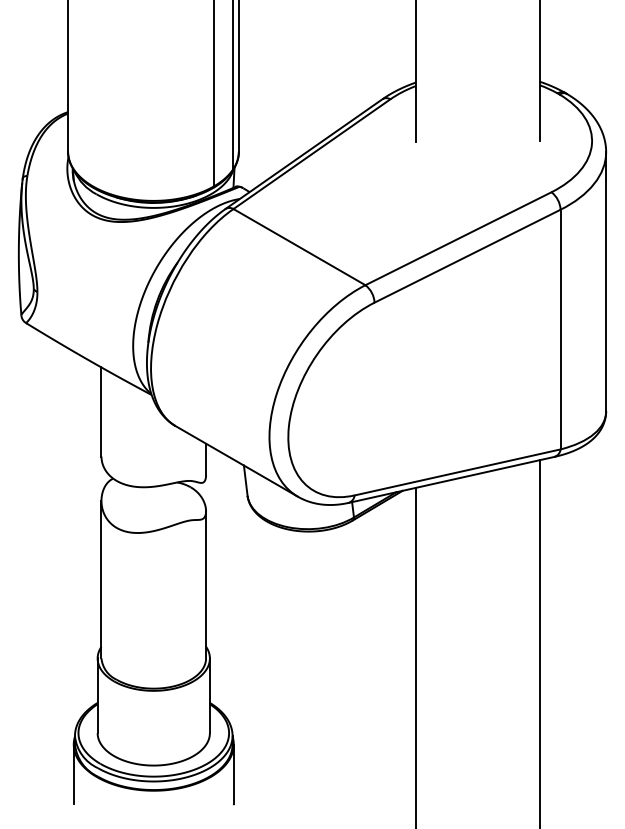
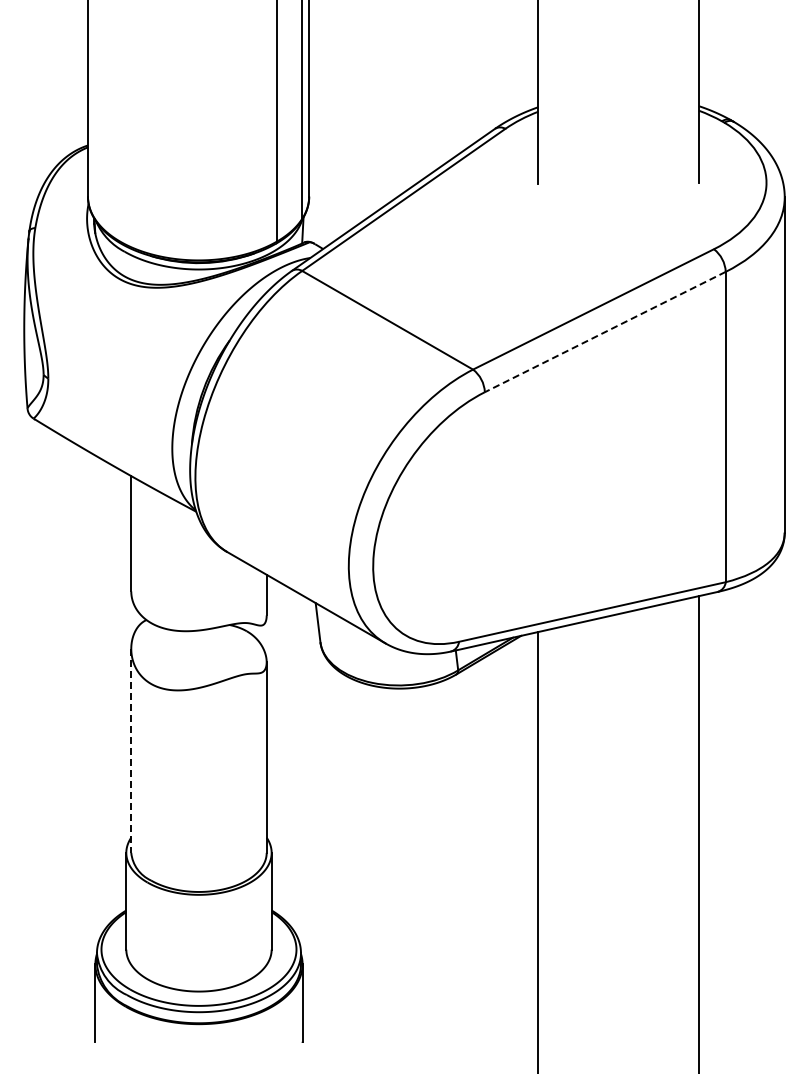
line: (467, 256) -> (605, 332), solid -> dashed
line: (101, 580) -> (131, 751), solid -> dashed

